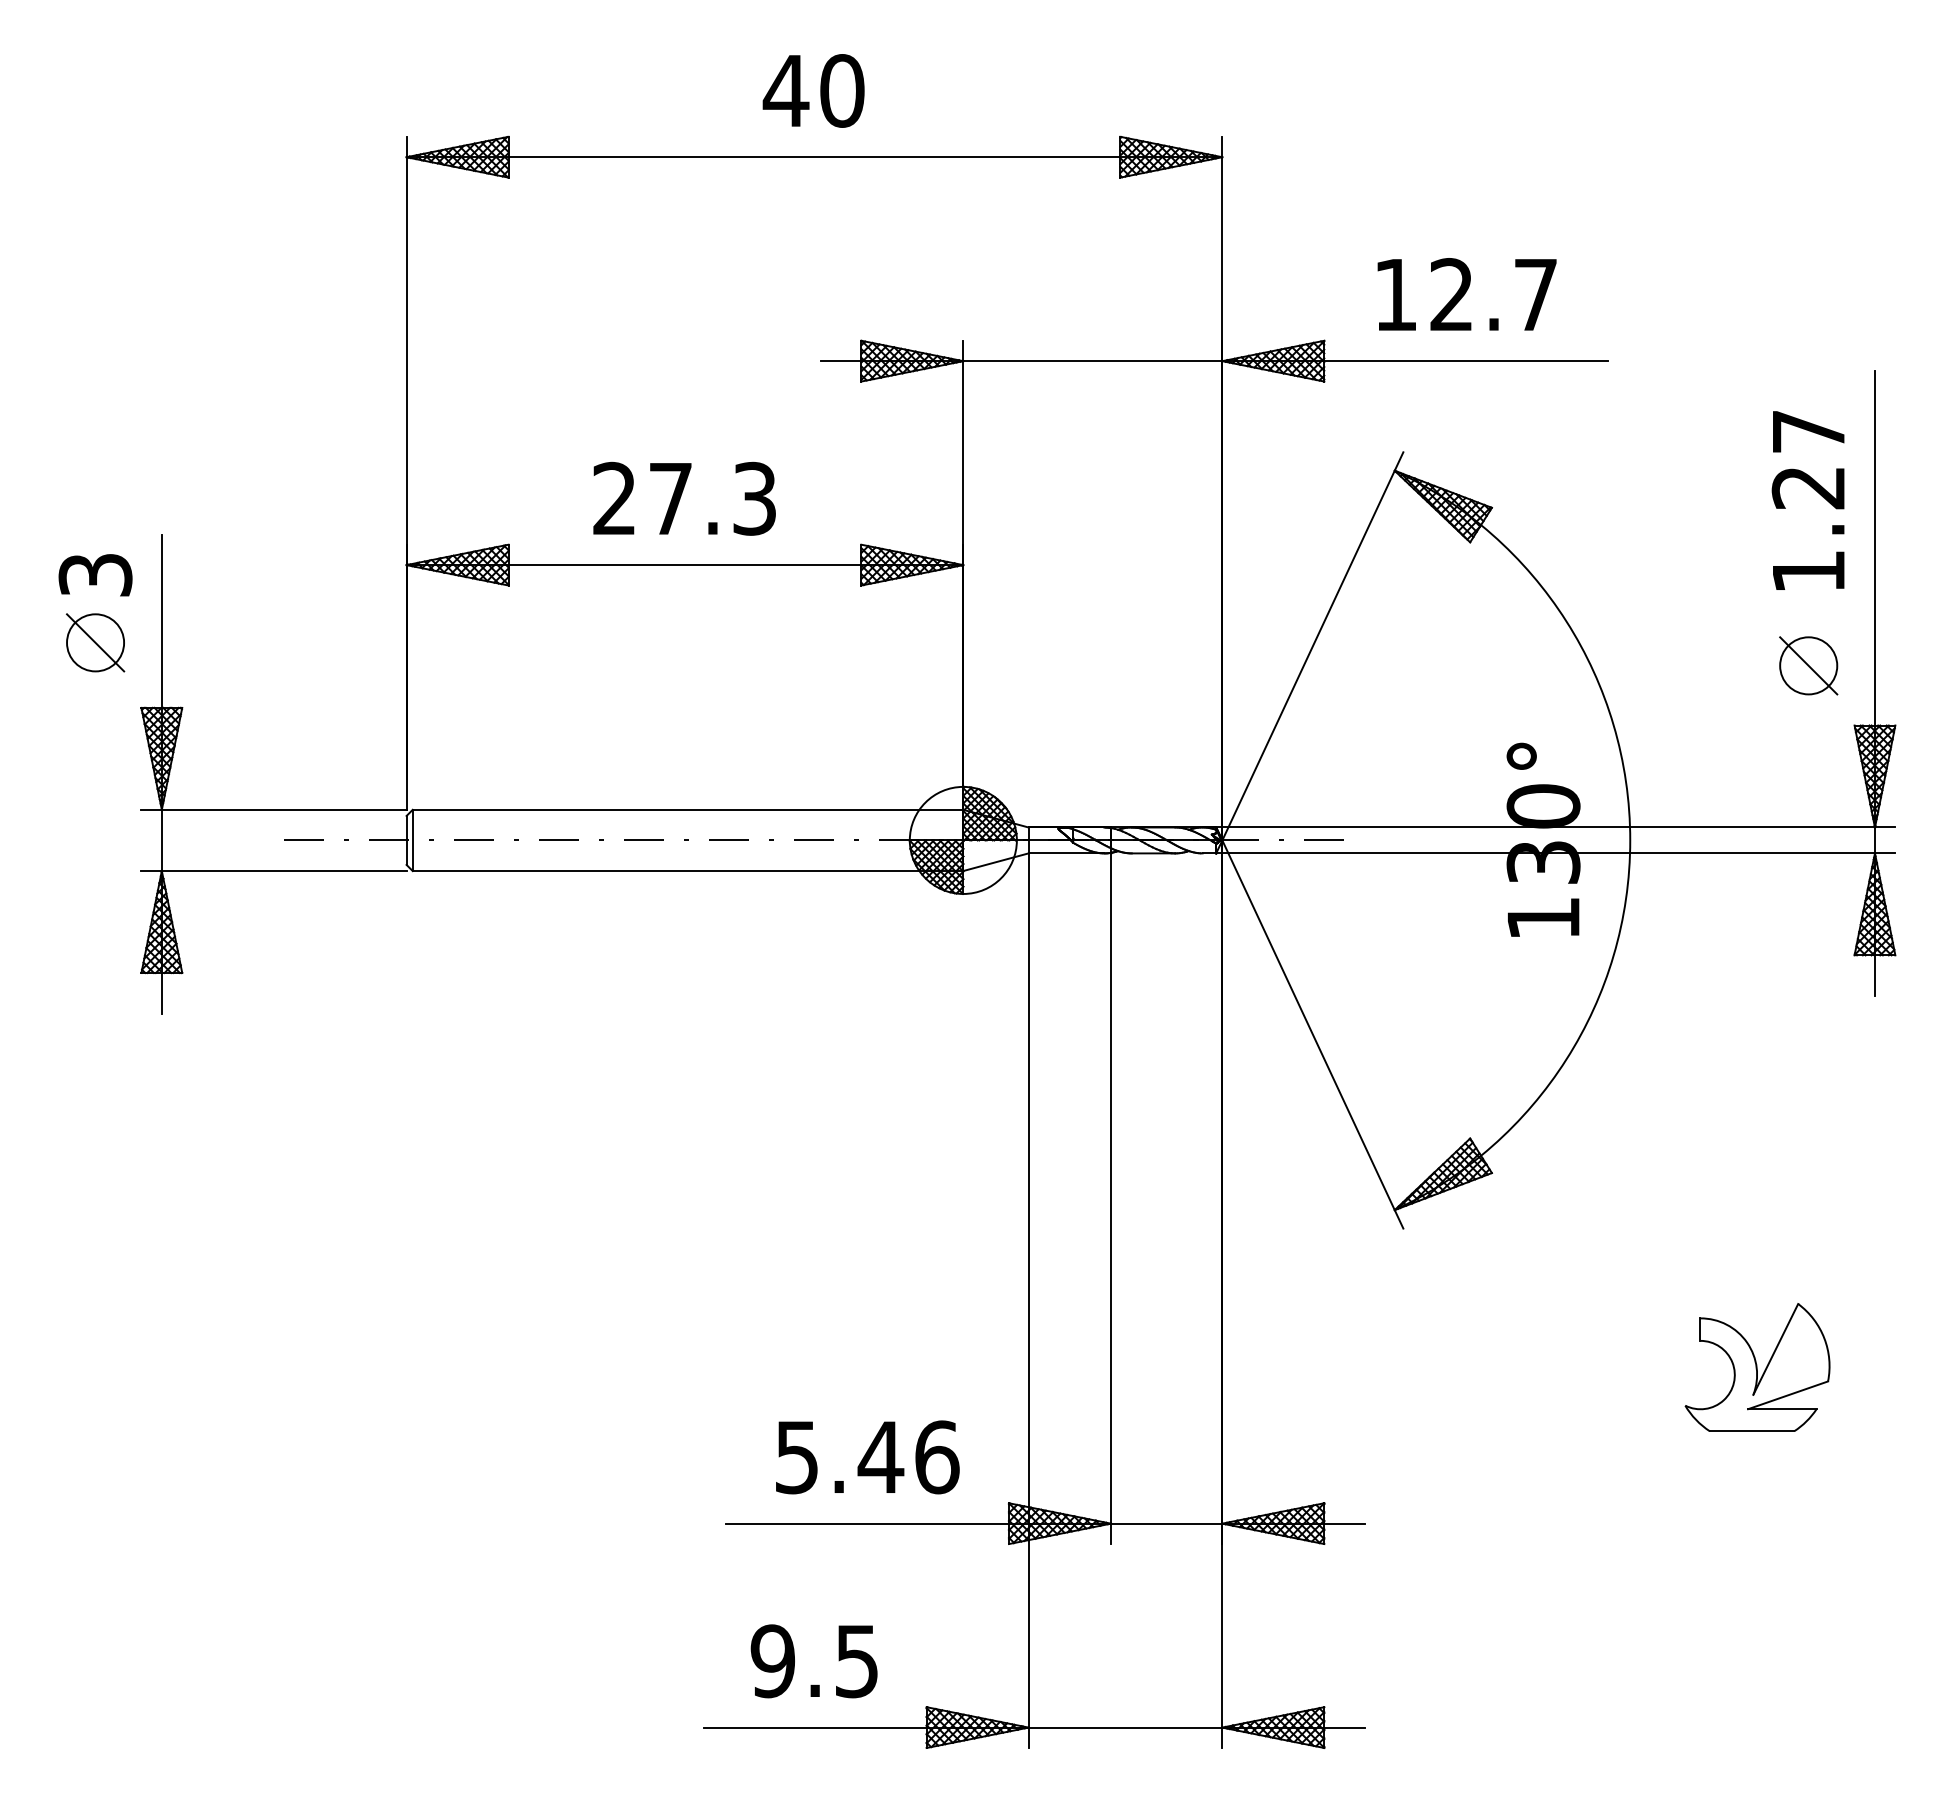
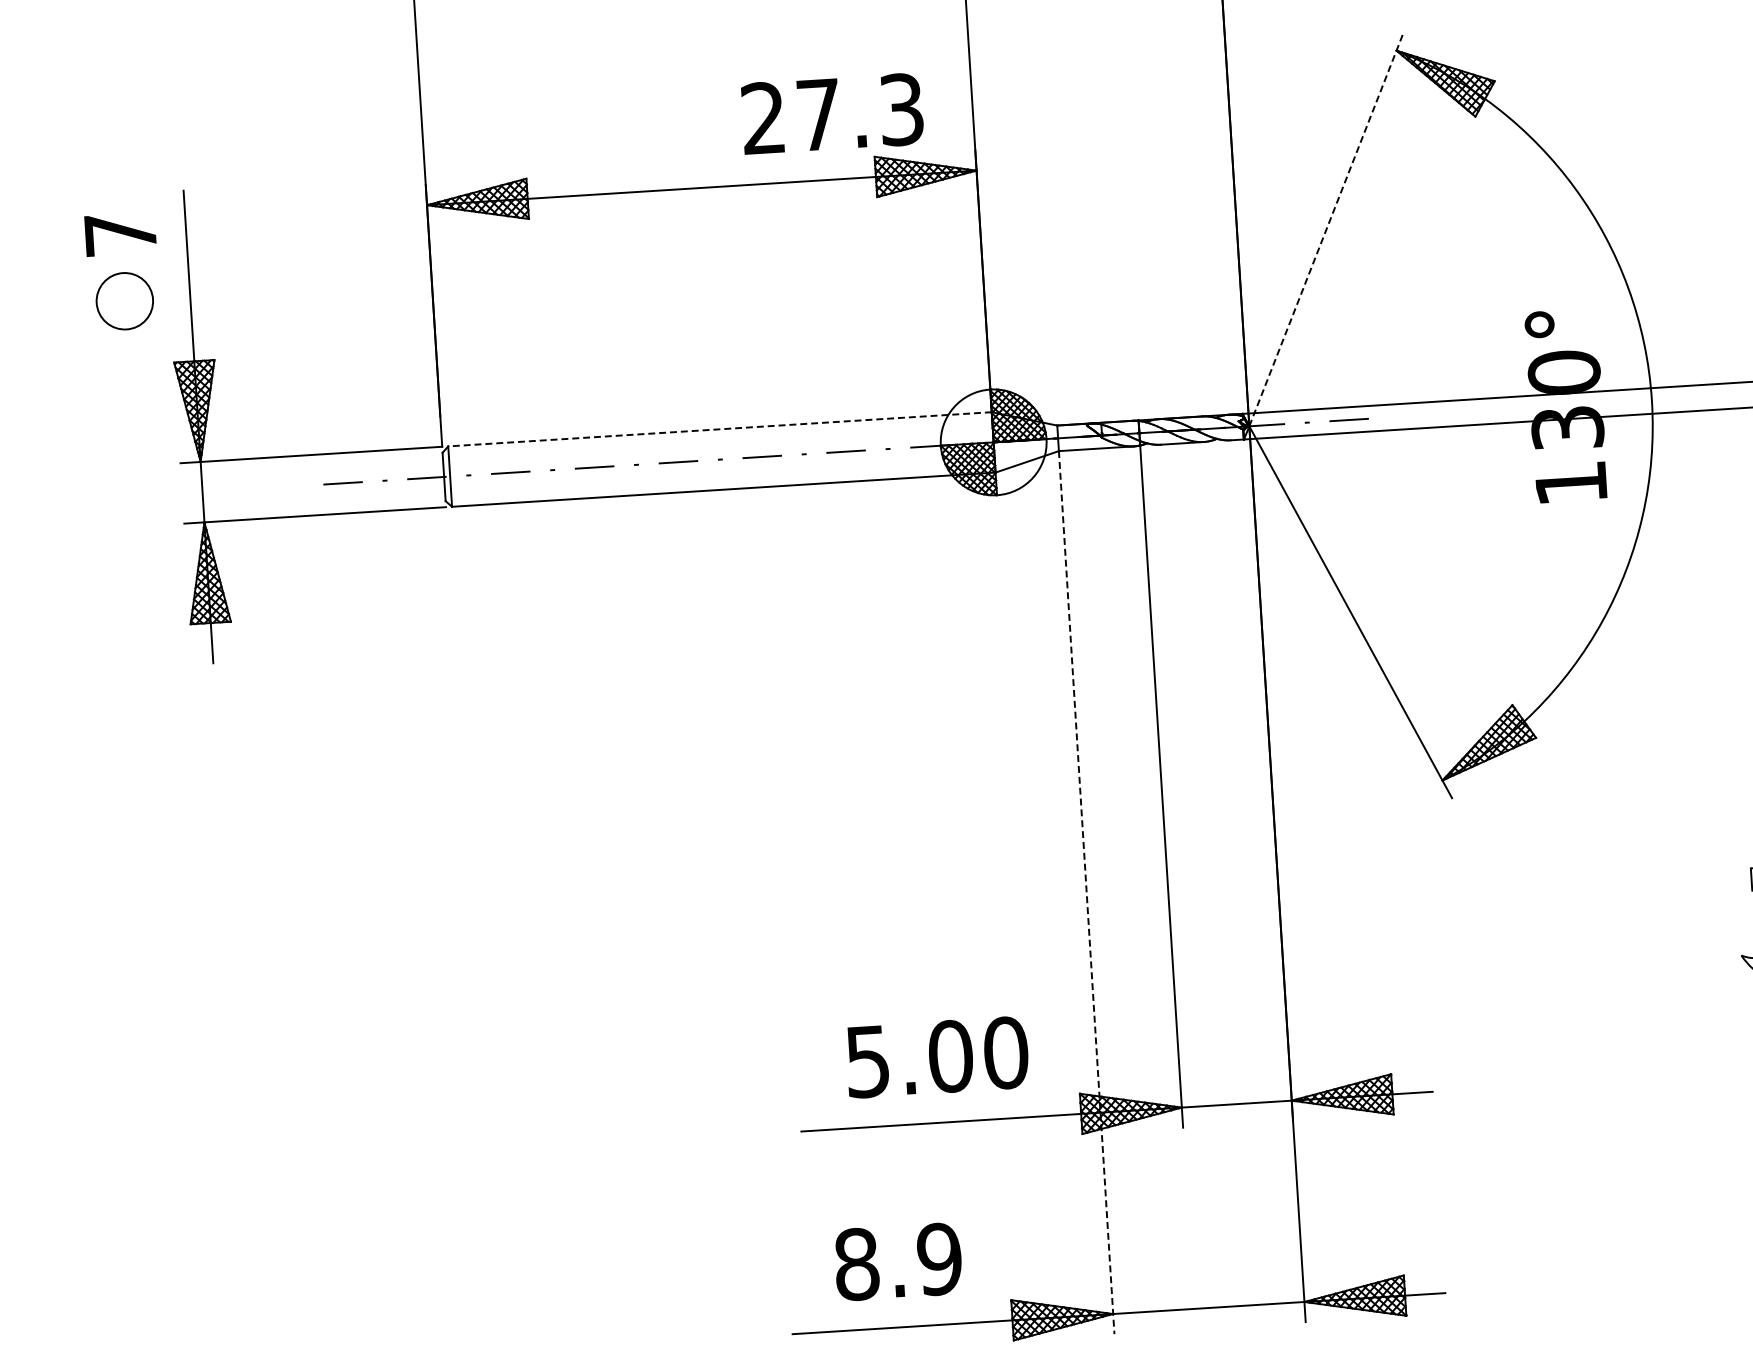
text: (684, 498) -> (832, 113), moved
text: (95, 575) -> (120, 234), 3 -> 7
line: (95, 642) -> (124, 300), removed
line: (1313, 645) -> (1327, 228), solid -> dashed
line: (687, 809) -> (719, 428), solid -> dashed
line: (1028, 1301) -> (1086, 893), solid -> dashed
text: (908, 1457) -> (977, 1054), 5.46 -> 5.00
text: (814, 1661) -> (897, 1262), 9.5 -> 8.9

